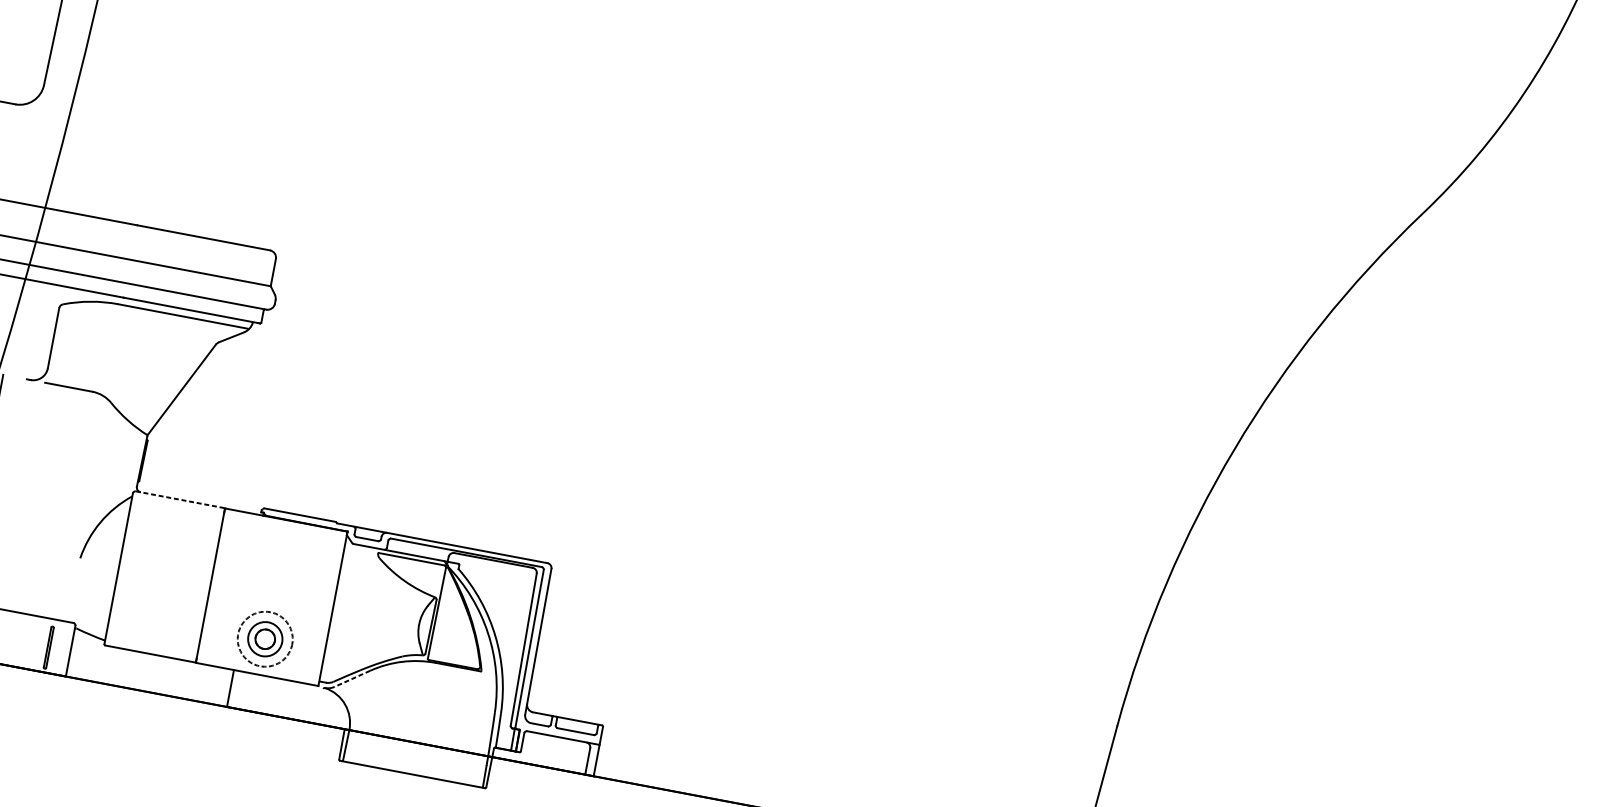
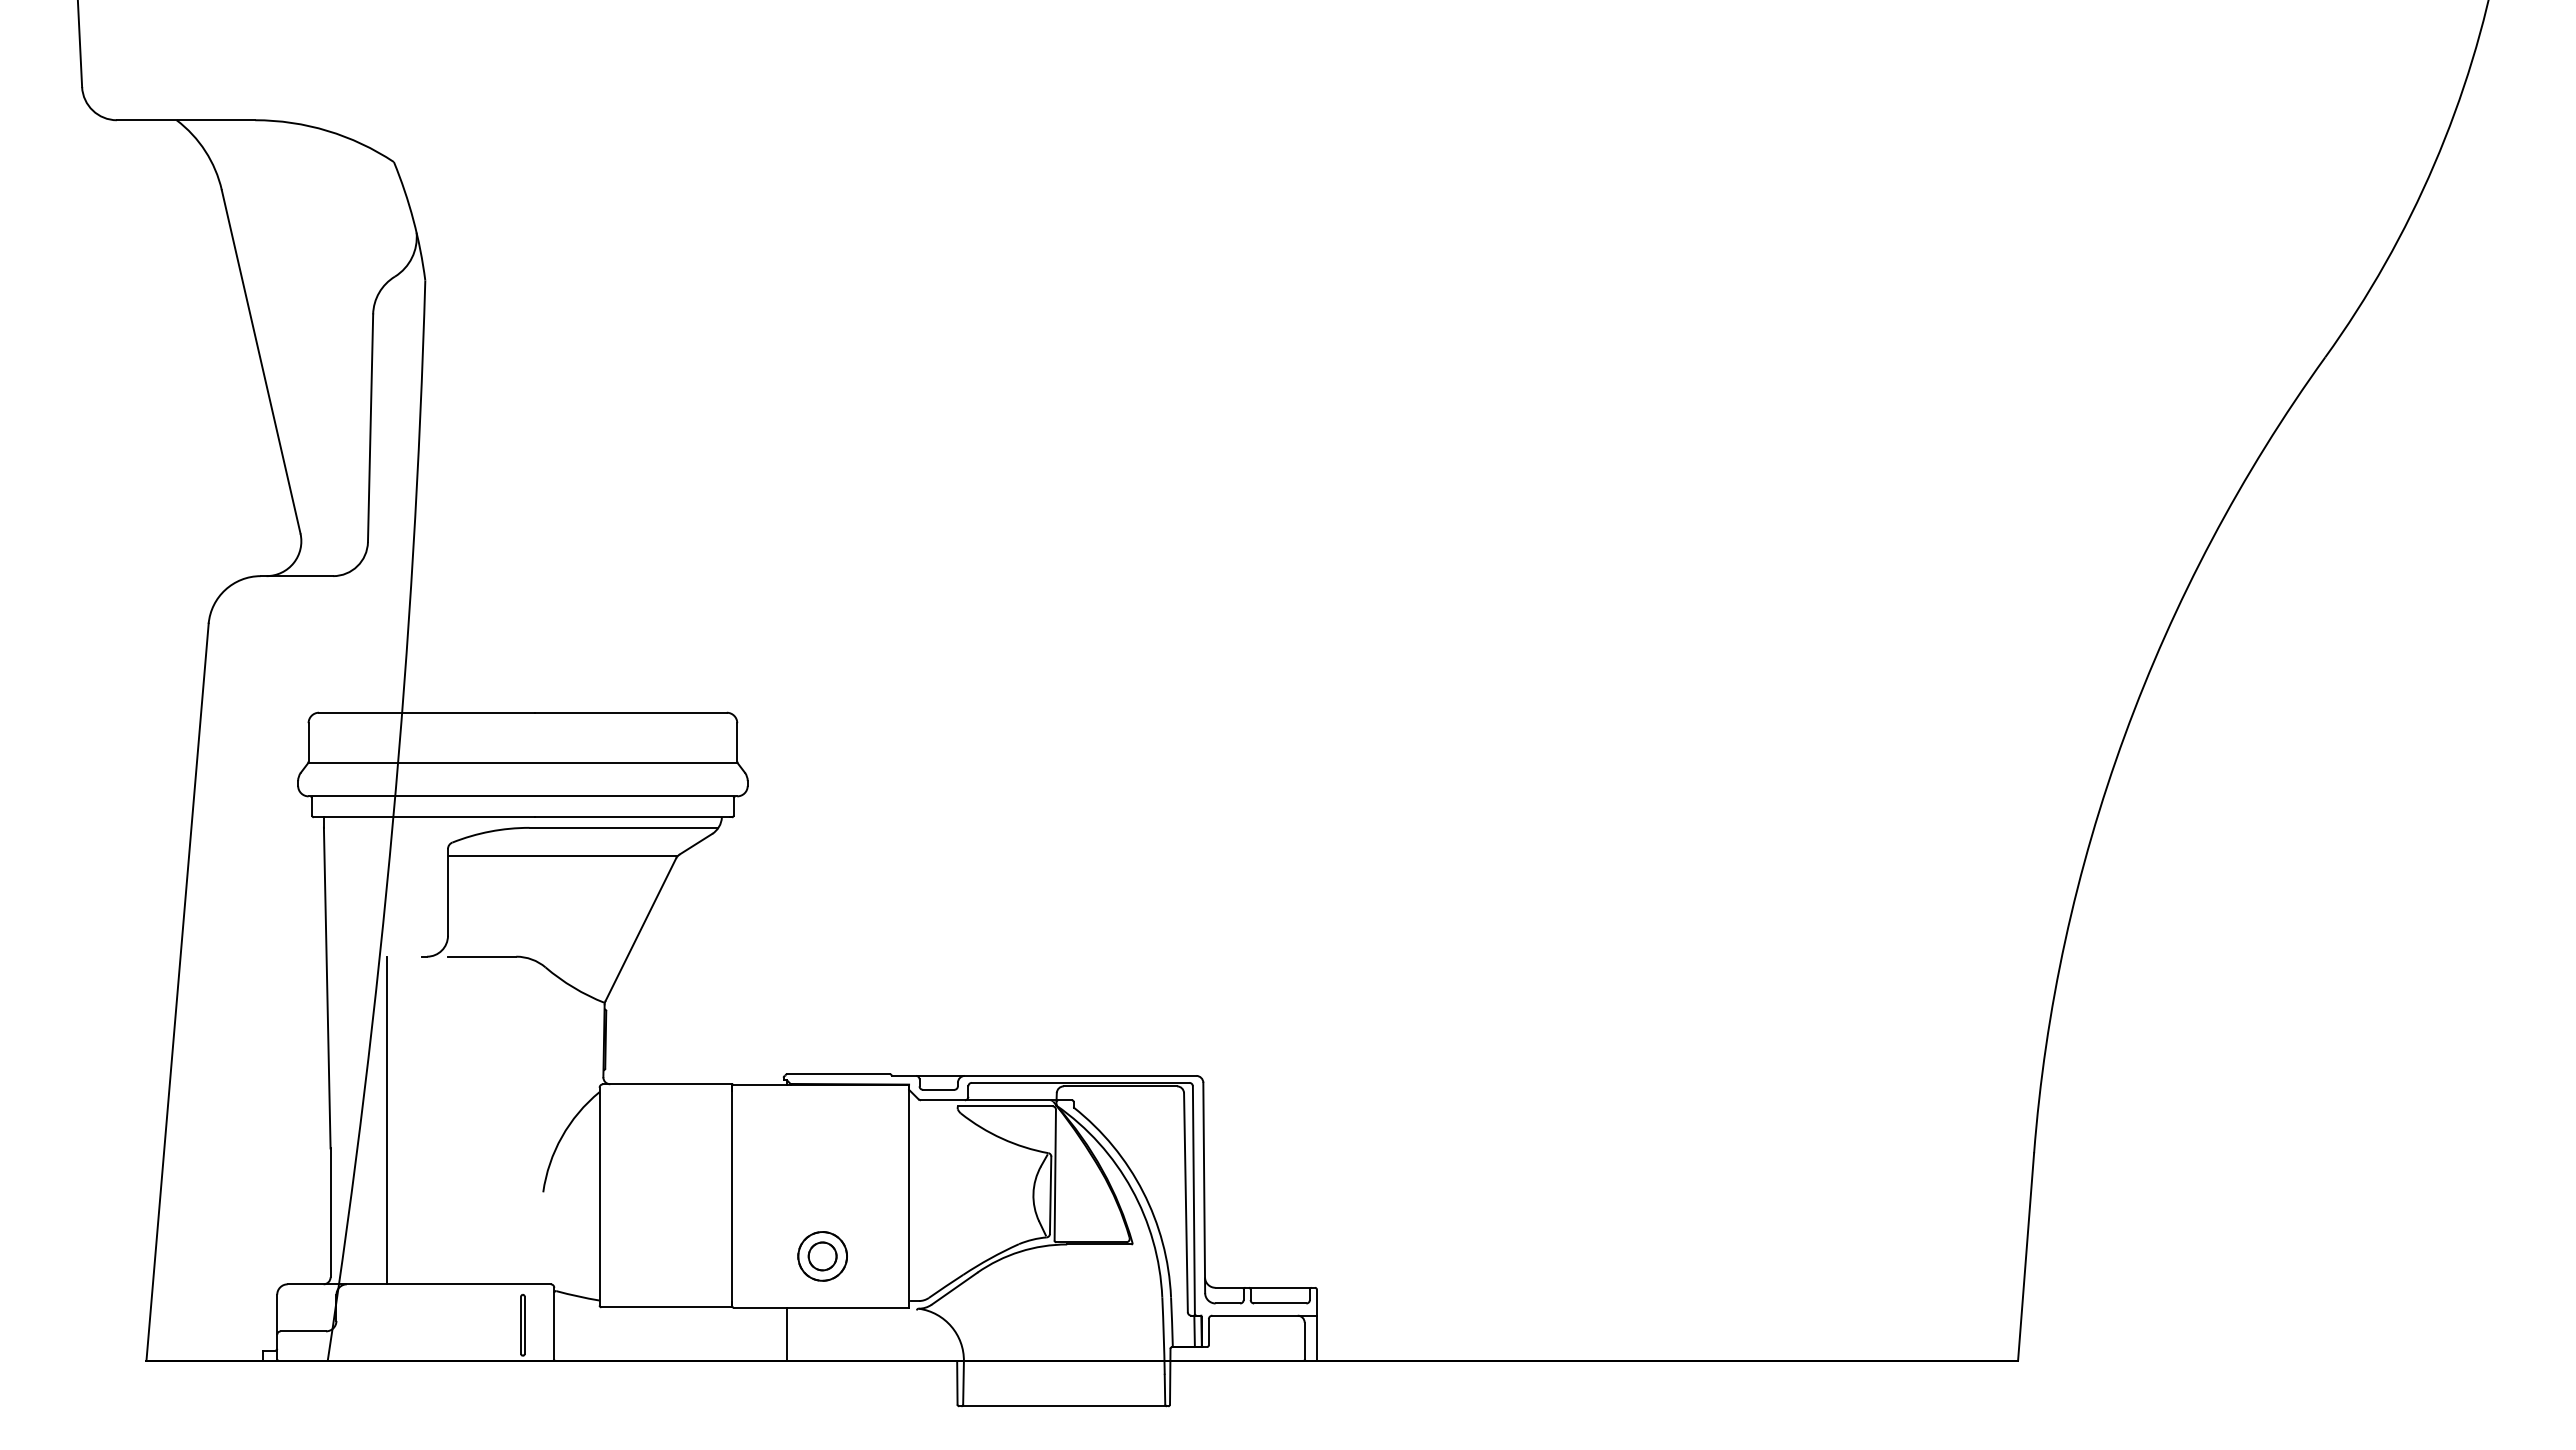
line: (137, 327) -> (562, 855), added
line: (181, 500) -> (668, 1084), dashed -> solid
circle: (265, 639) -> (822, 1256), size x0.62
line: (352, 678) -> (954, 1288), dashed -> solid

